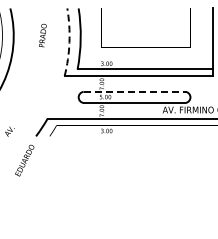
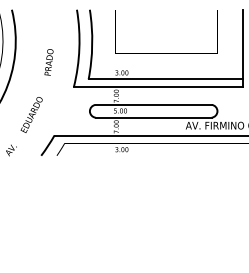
text: (42, 35) -> (48, 62), moved
arc: (69, 42) -> (79, 48), dashed -> solid
line: (134, 91) -> (153, 104), dashed -> solid
text: (24, 160) -> (31, 114), moved

